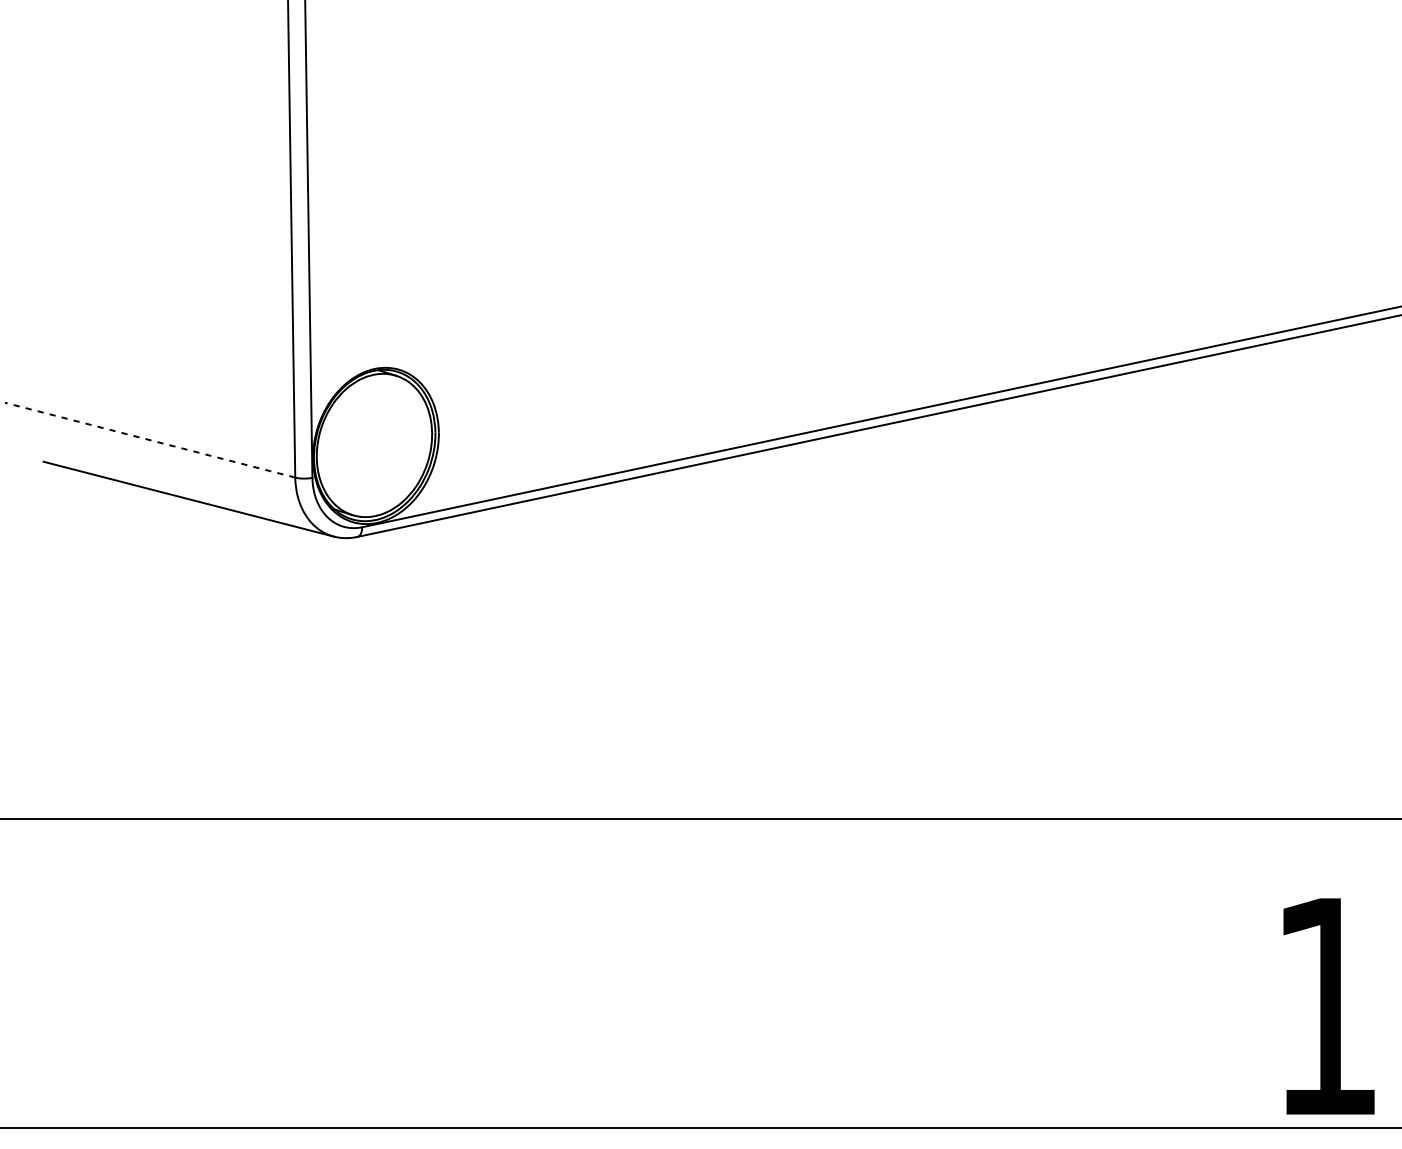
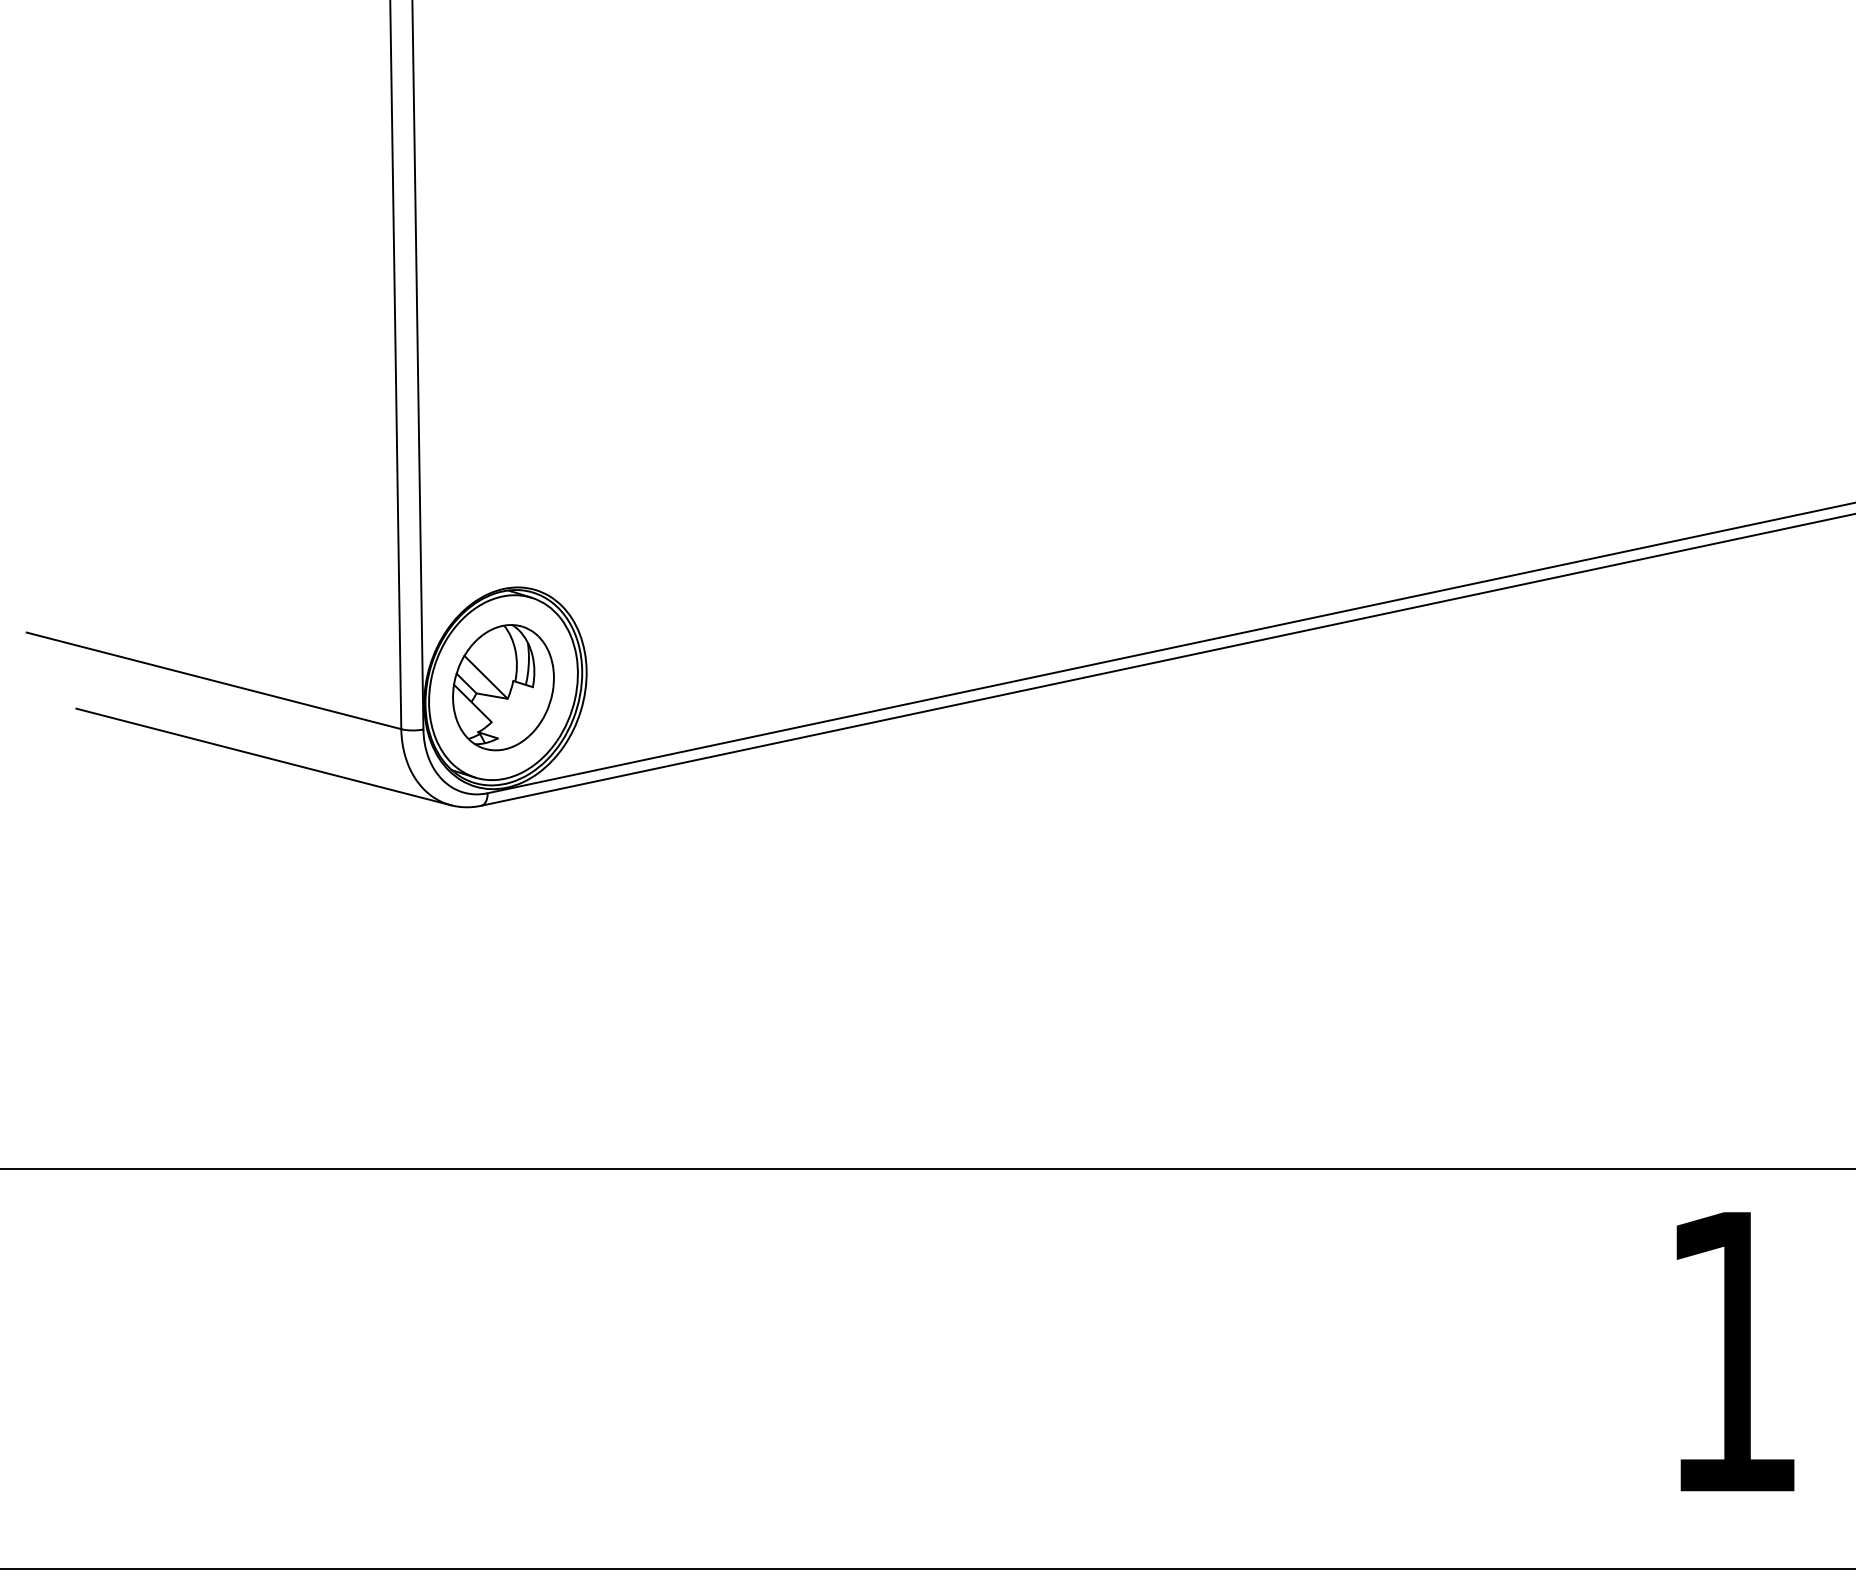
line: (149, 439) -> (213, 680), dashed -> solid
part: (374, 445) -> (503, 687), added
text: (1329, 1006) -> (1735, 1351), moved

